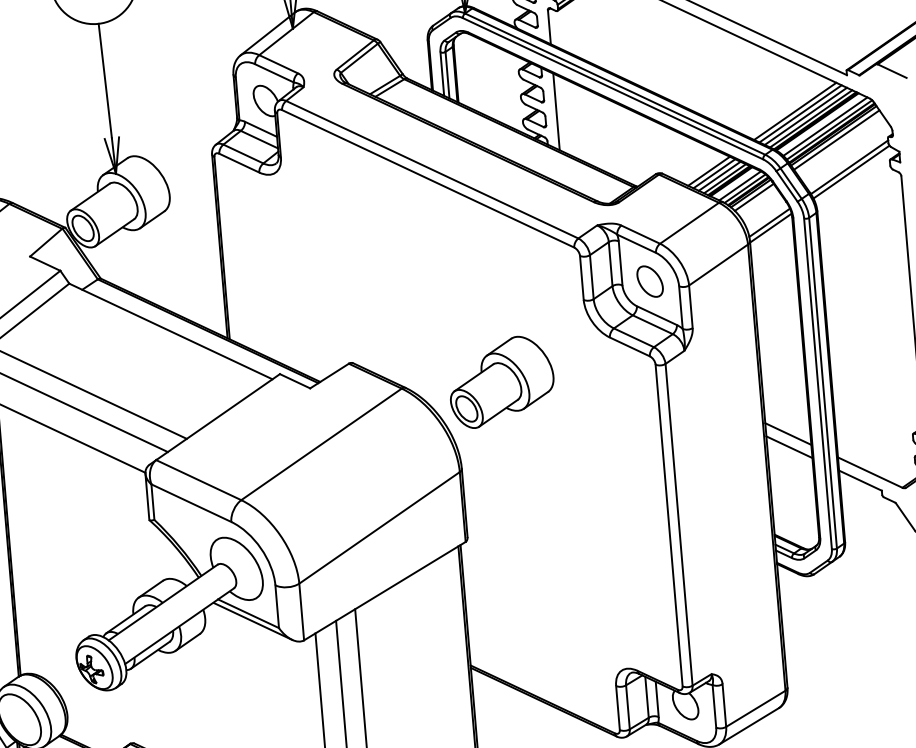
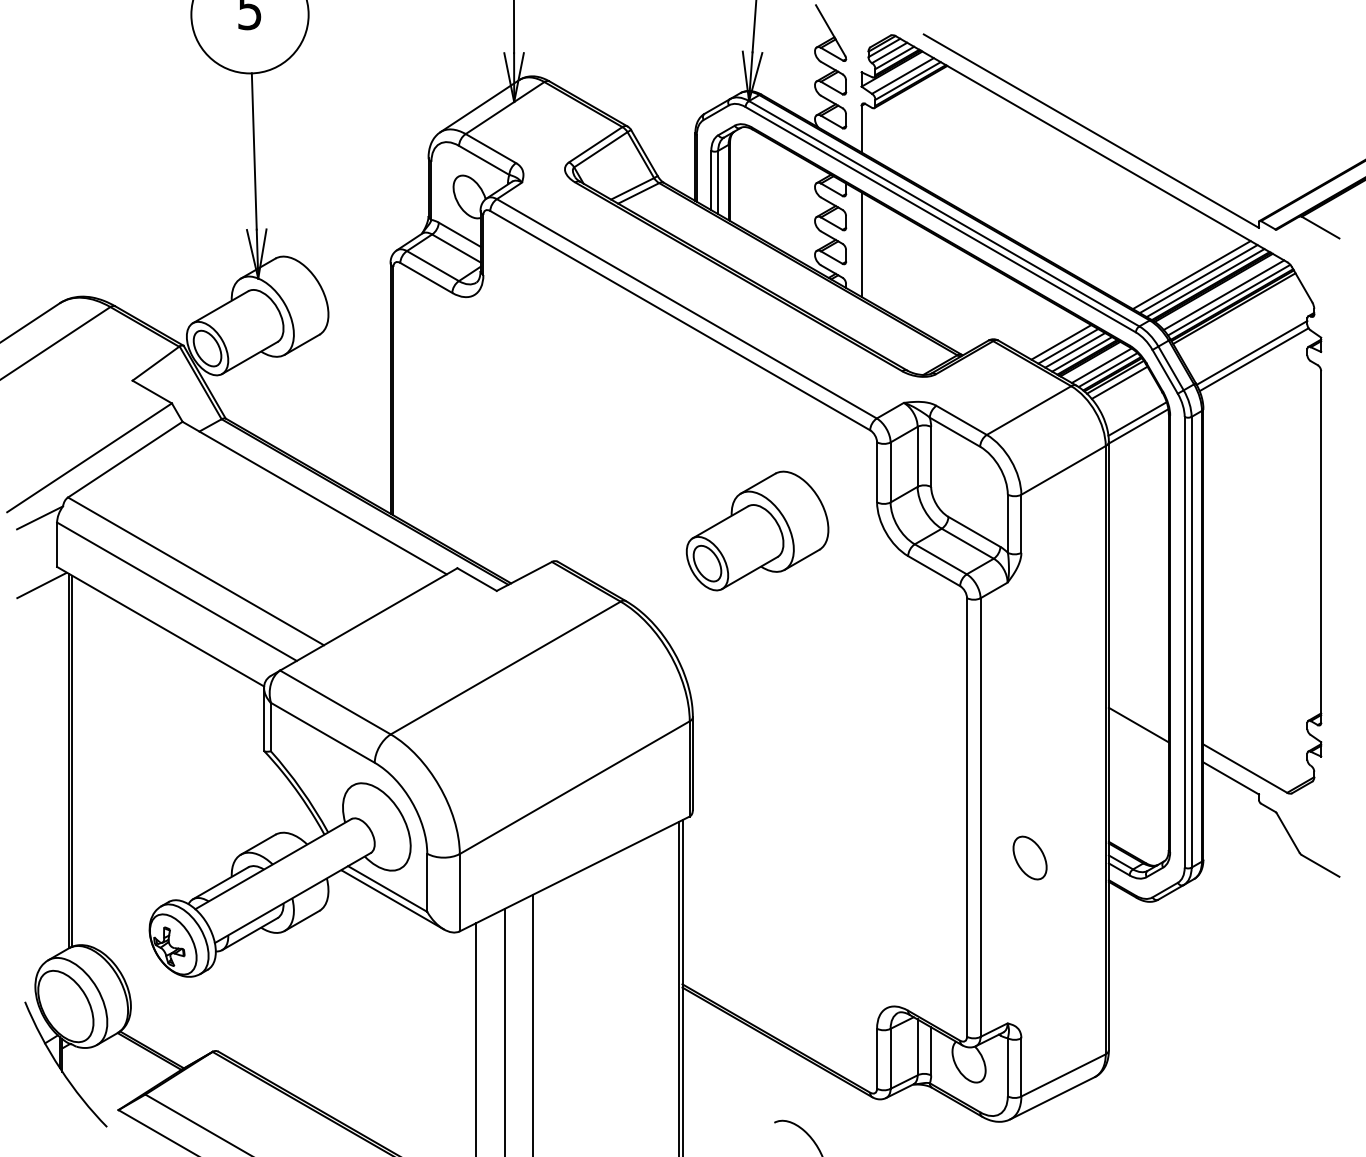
line: (795, 111) -> (1184, 271), removed
line: (836, 139) -> (1237, 314), removed
part: (649, 281) -> (1029, 857), moved
part: (501, 381) -> (757, 530), moved
line: (788, 433) -> (1138, 706), removed

